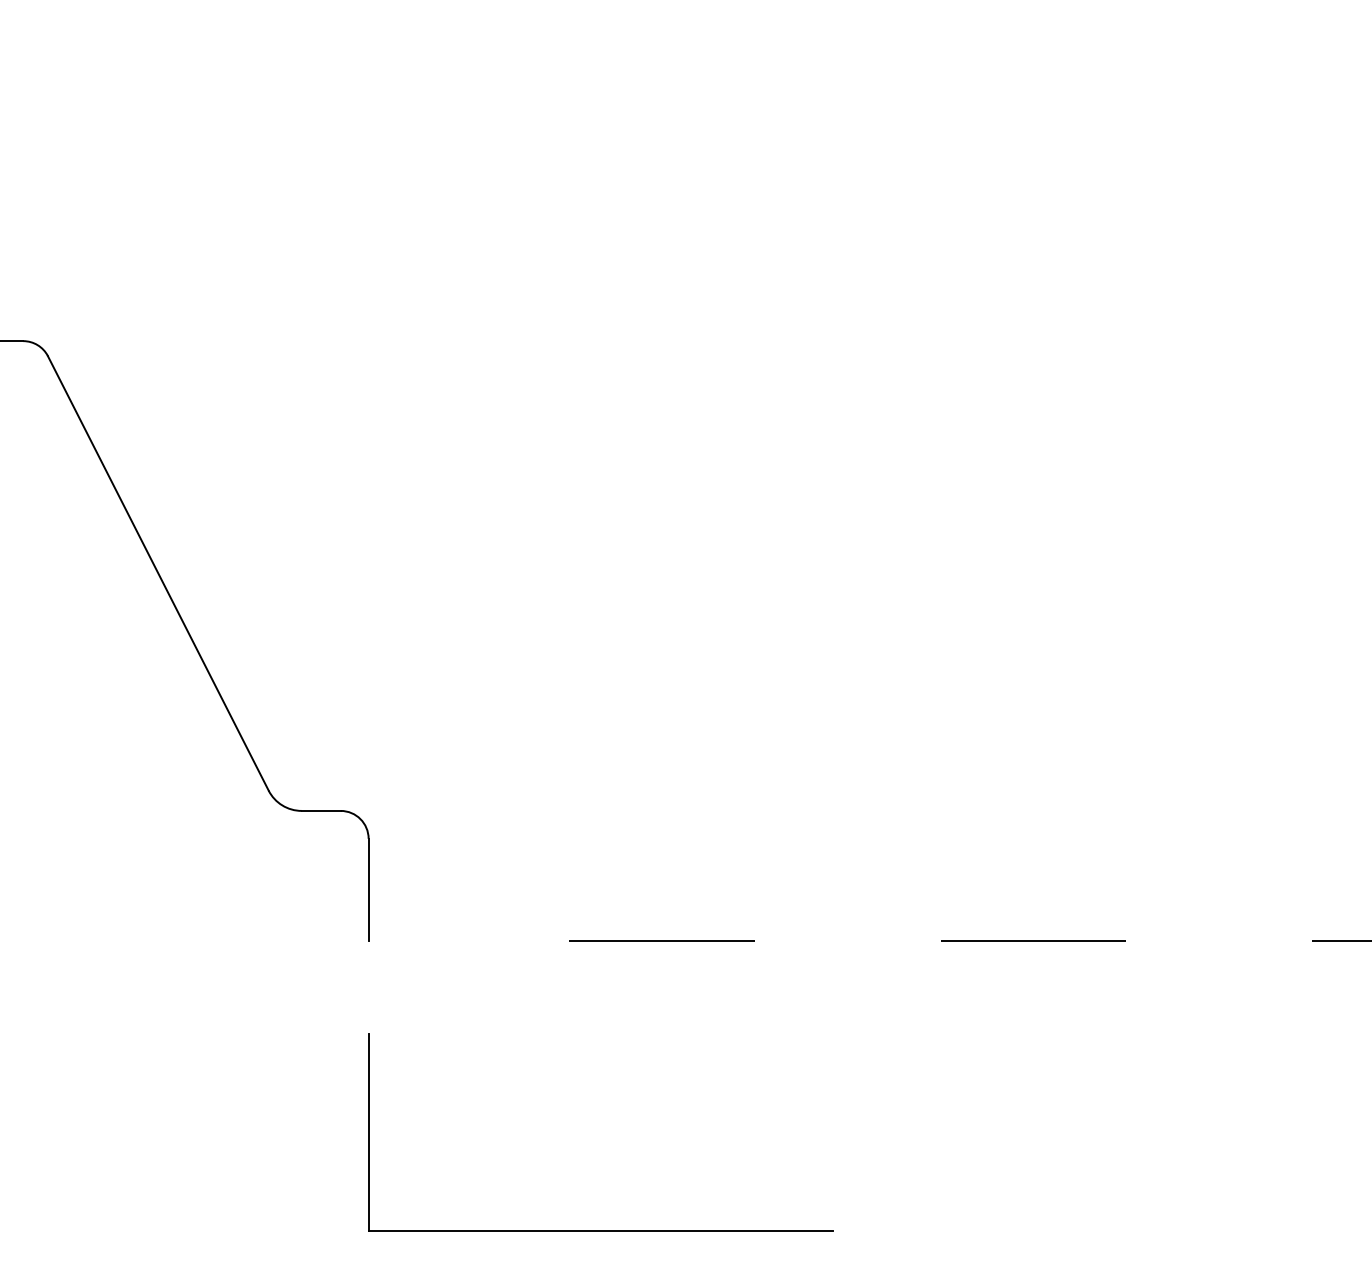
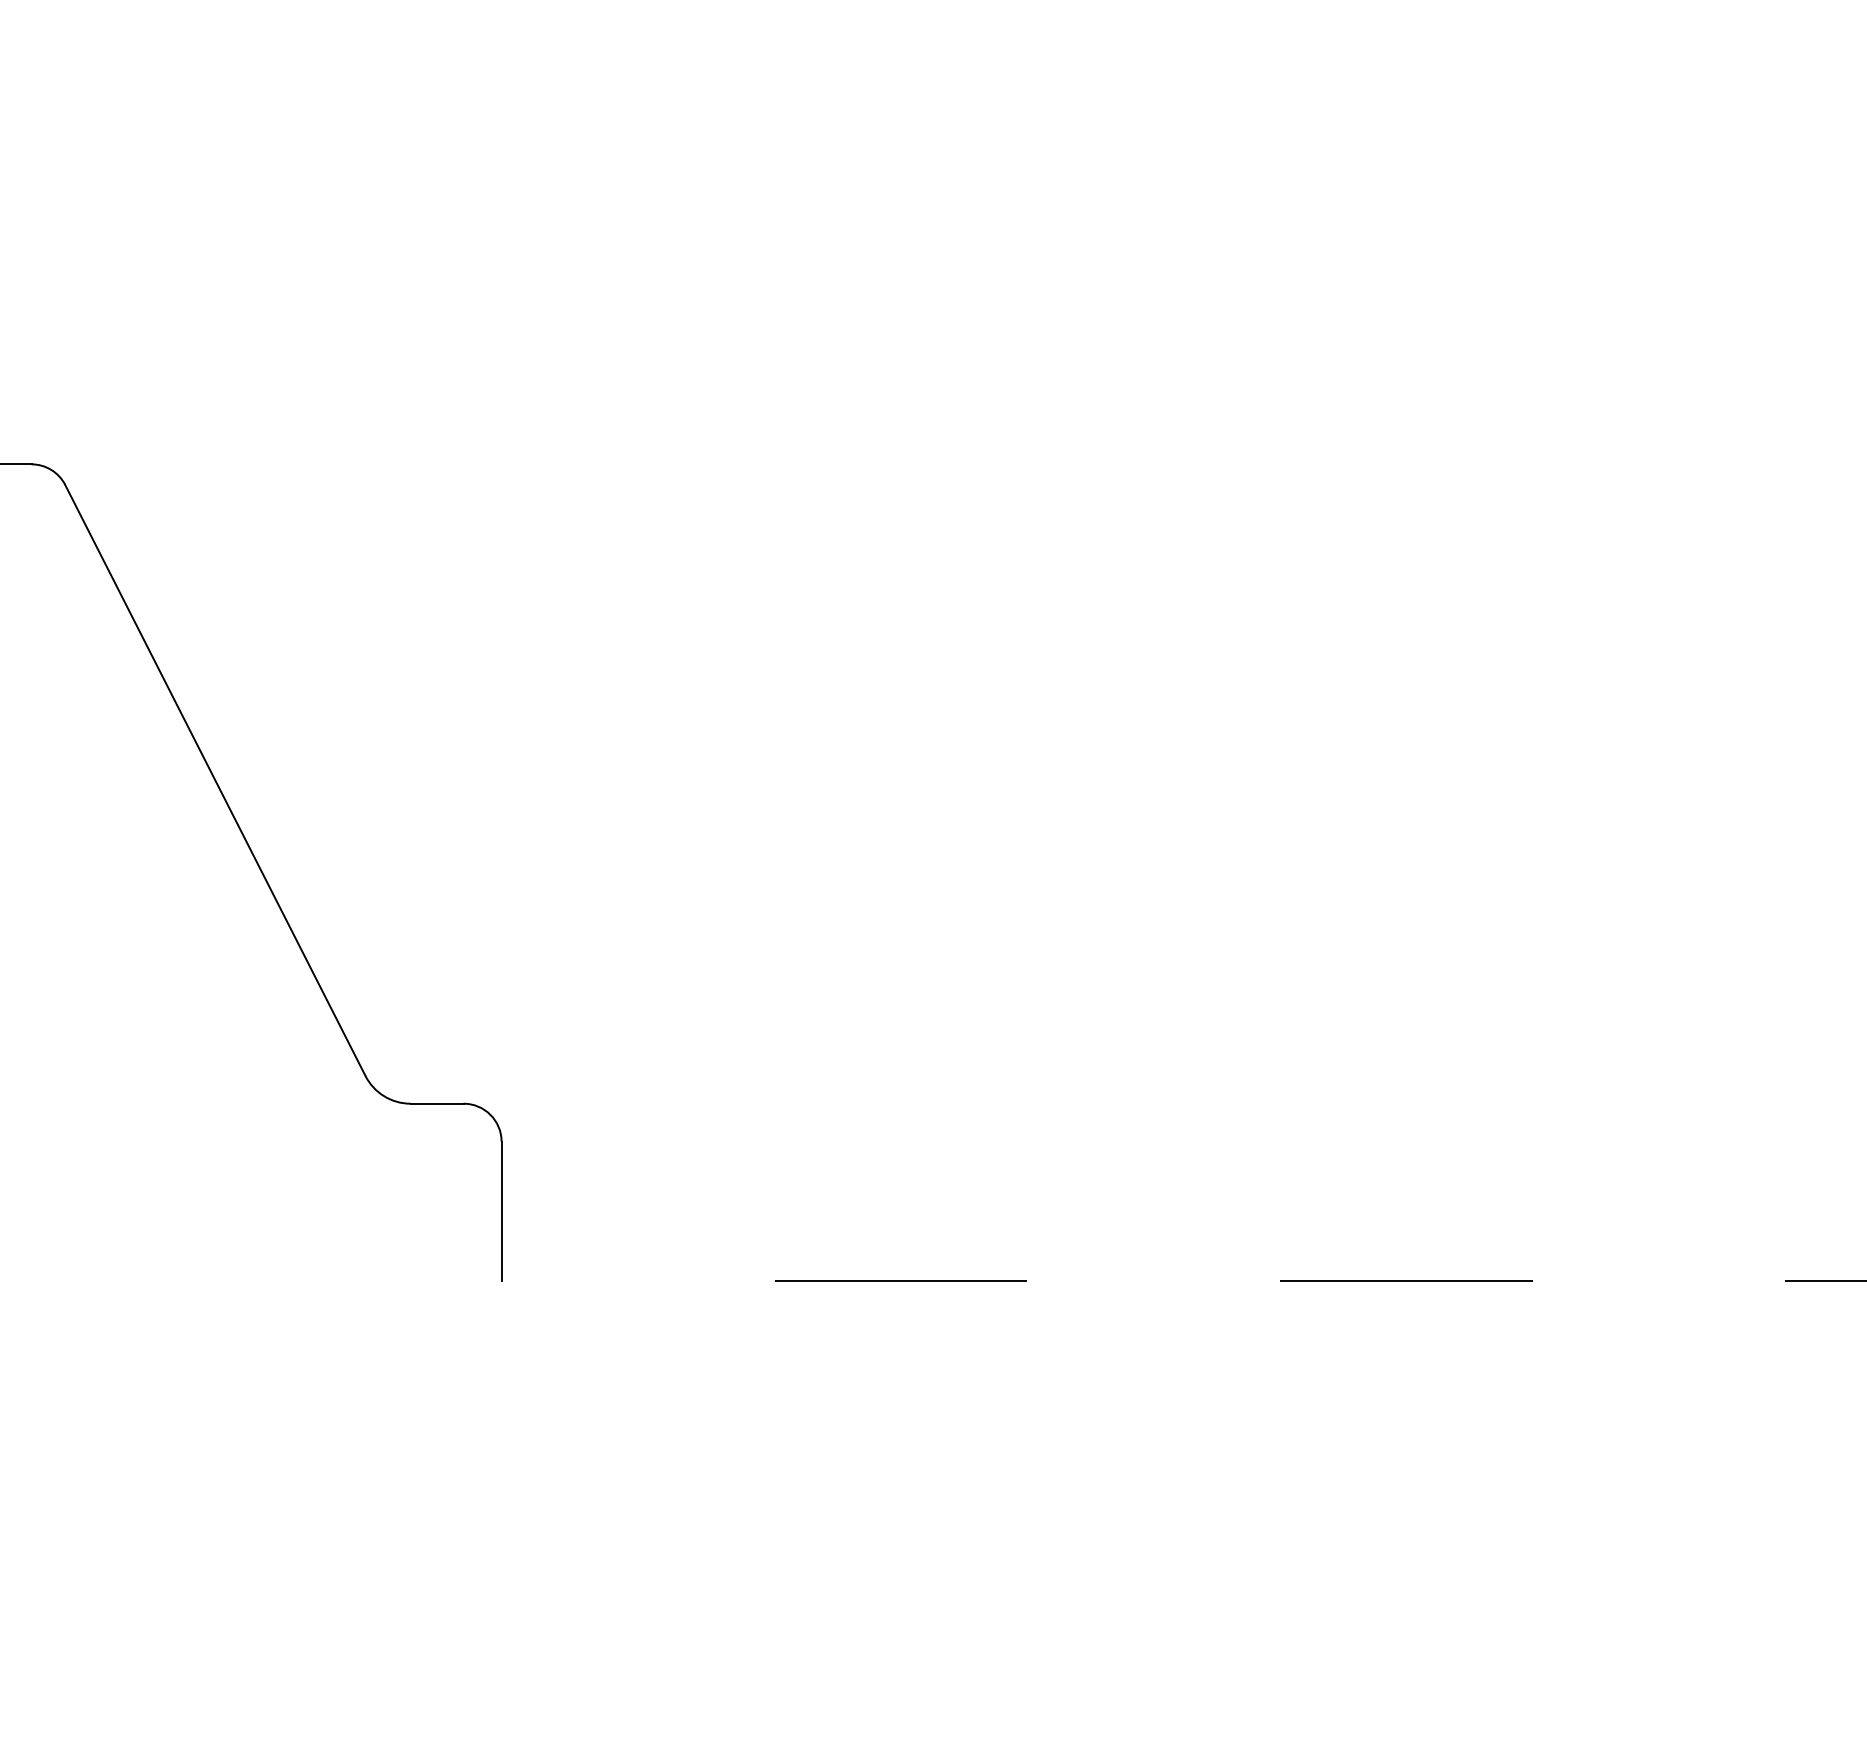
part: (600, 1230) -> (817, 1674), removed

